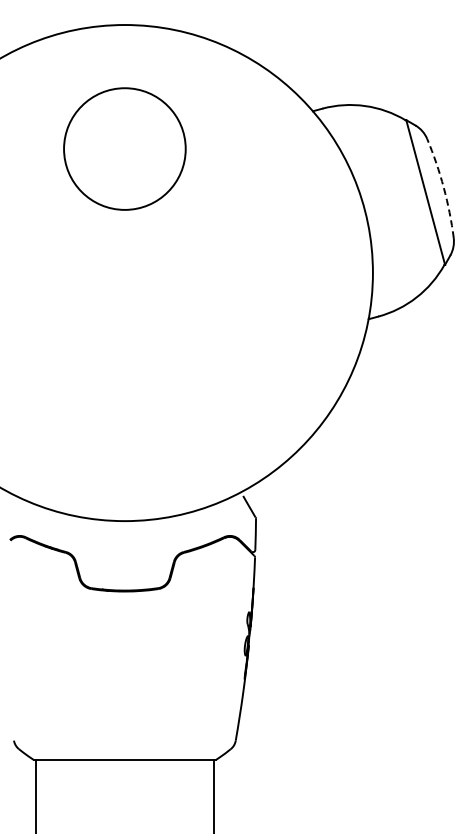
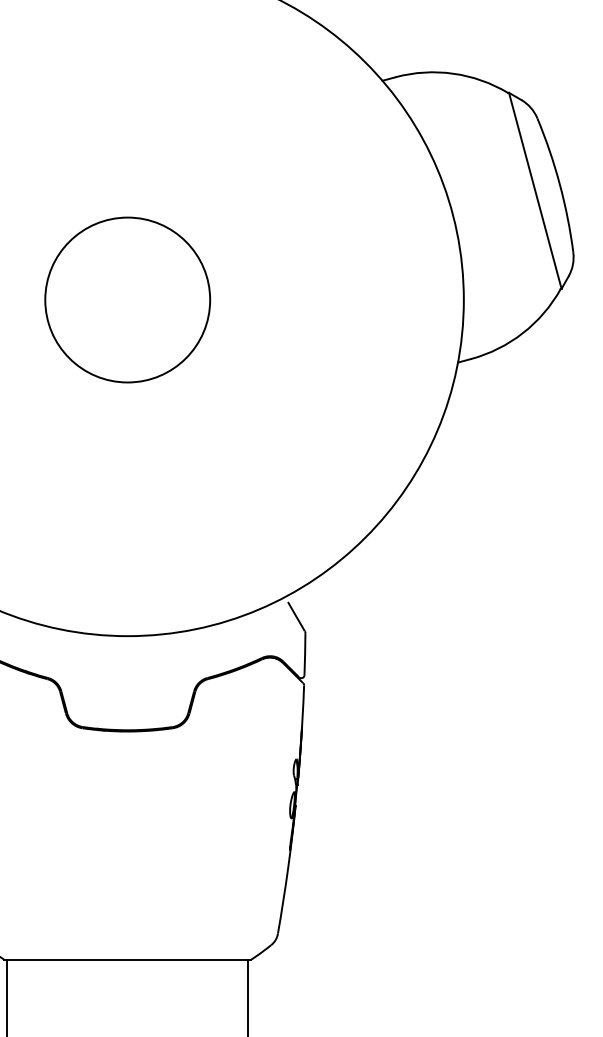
circle: (124, 148) -> (127, 299), moved
arc: (443, 187) -> (559, 184), dashed -> solid

